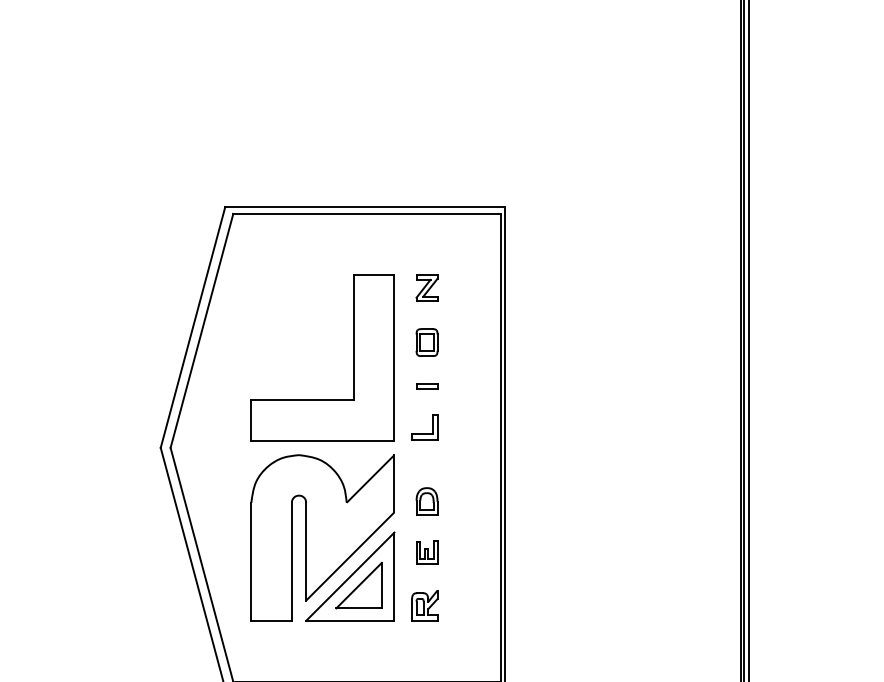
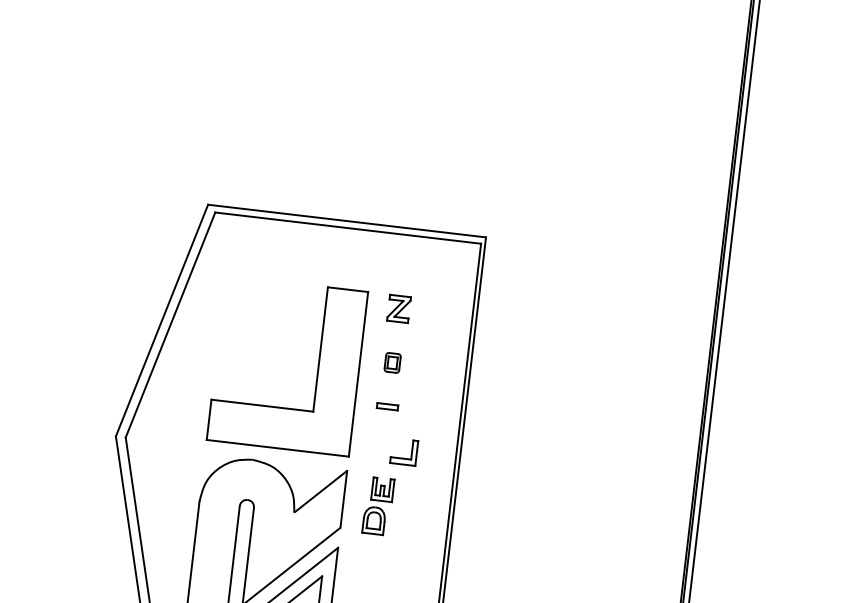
part: (426, 342) -> (392, 362), size x0.7
part: (424, 427) -> (403, 451), moved
part: (427, 552) -> (383, 489), moved

